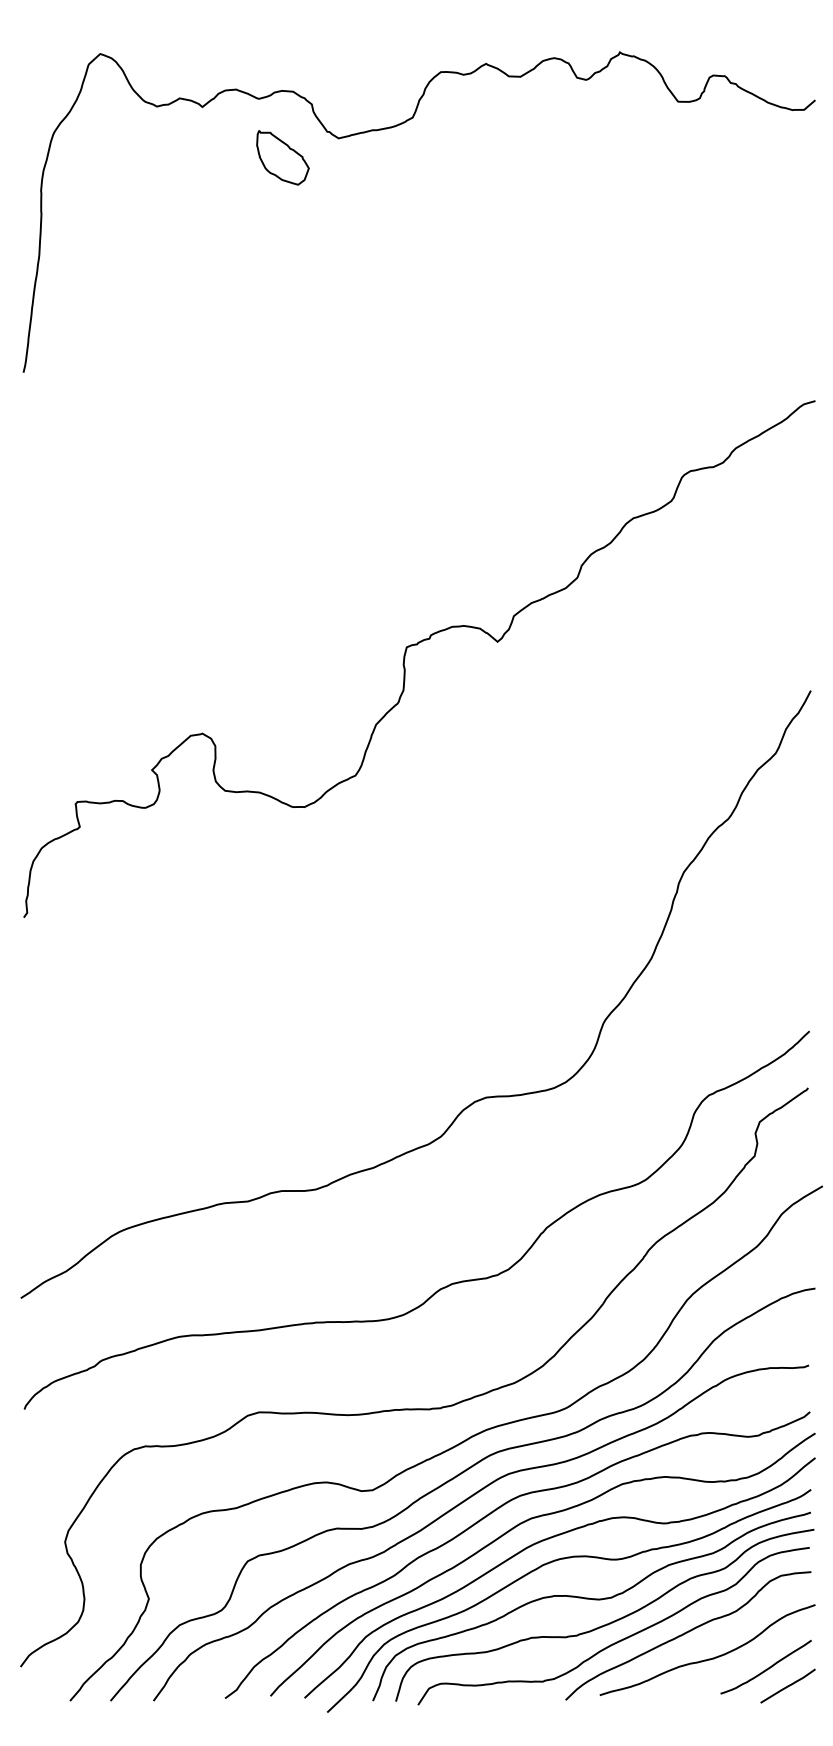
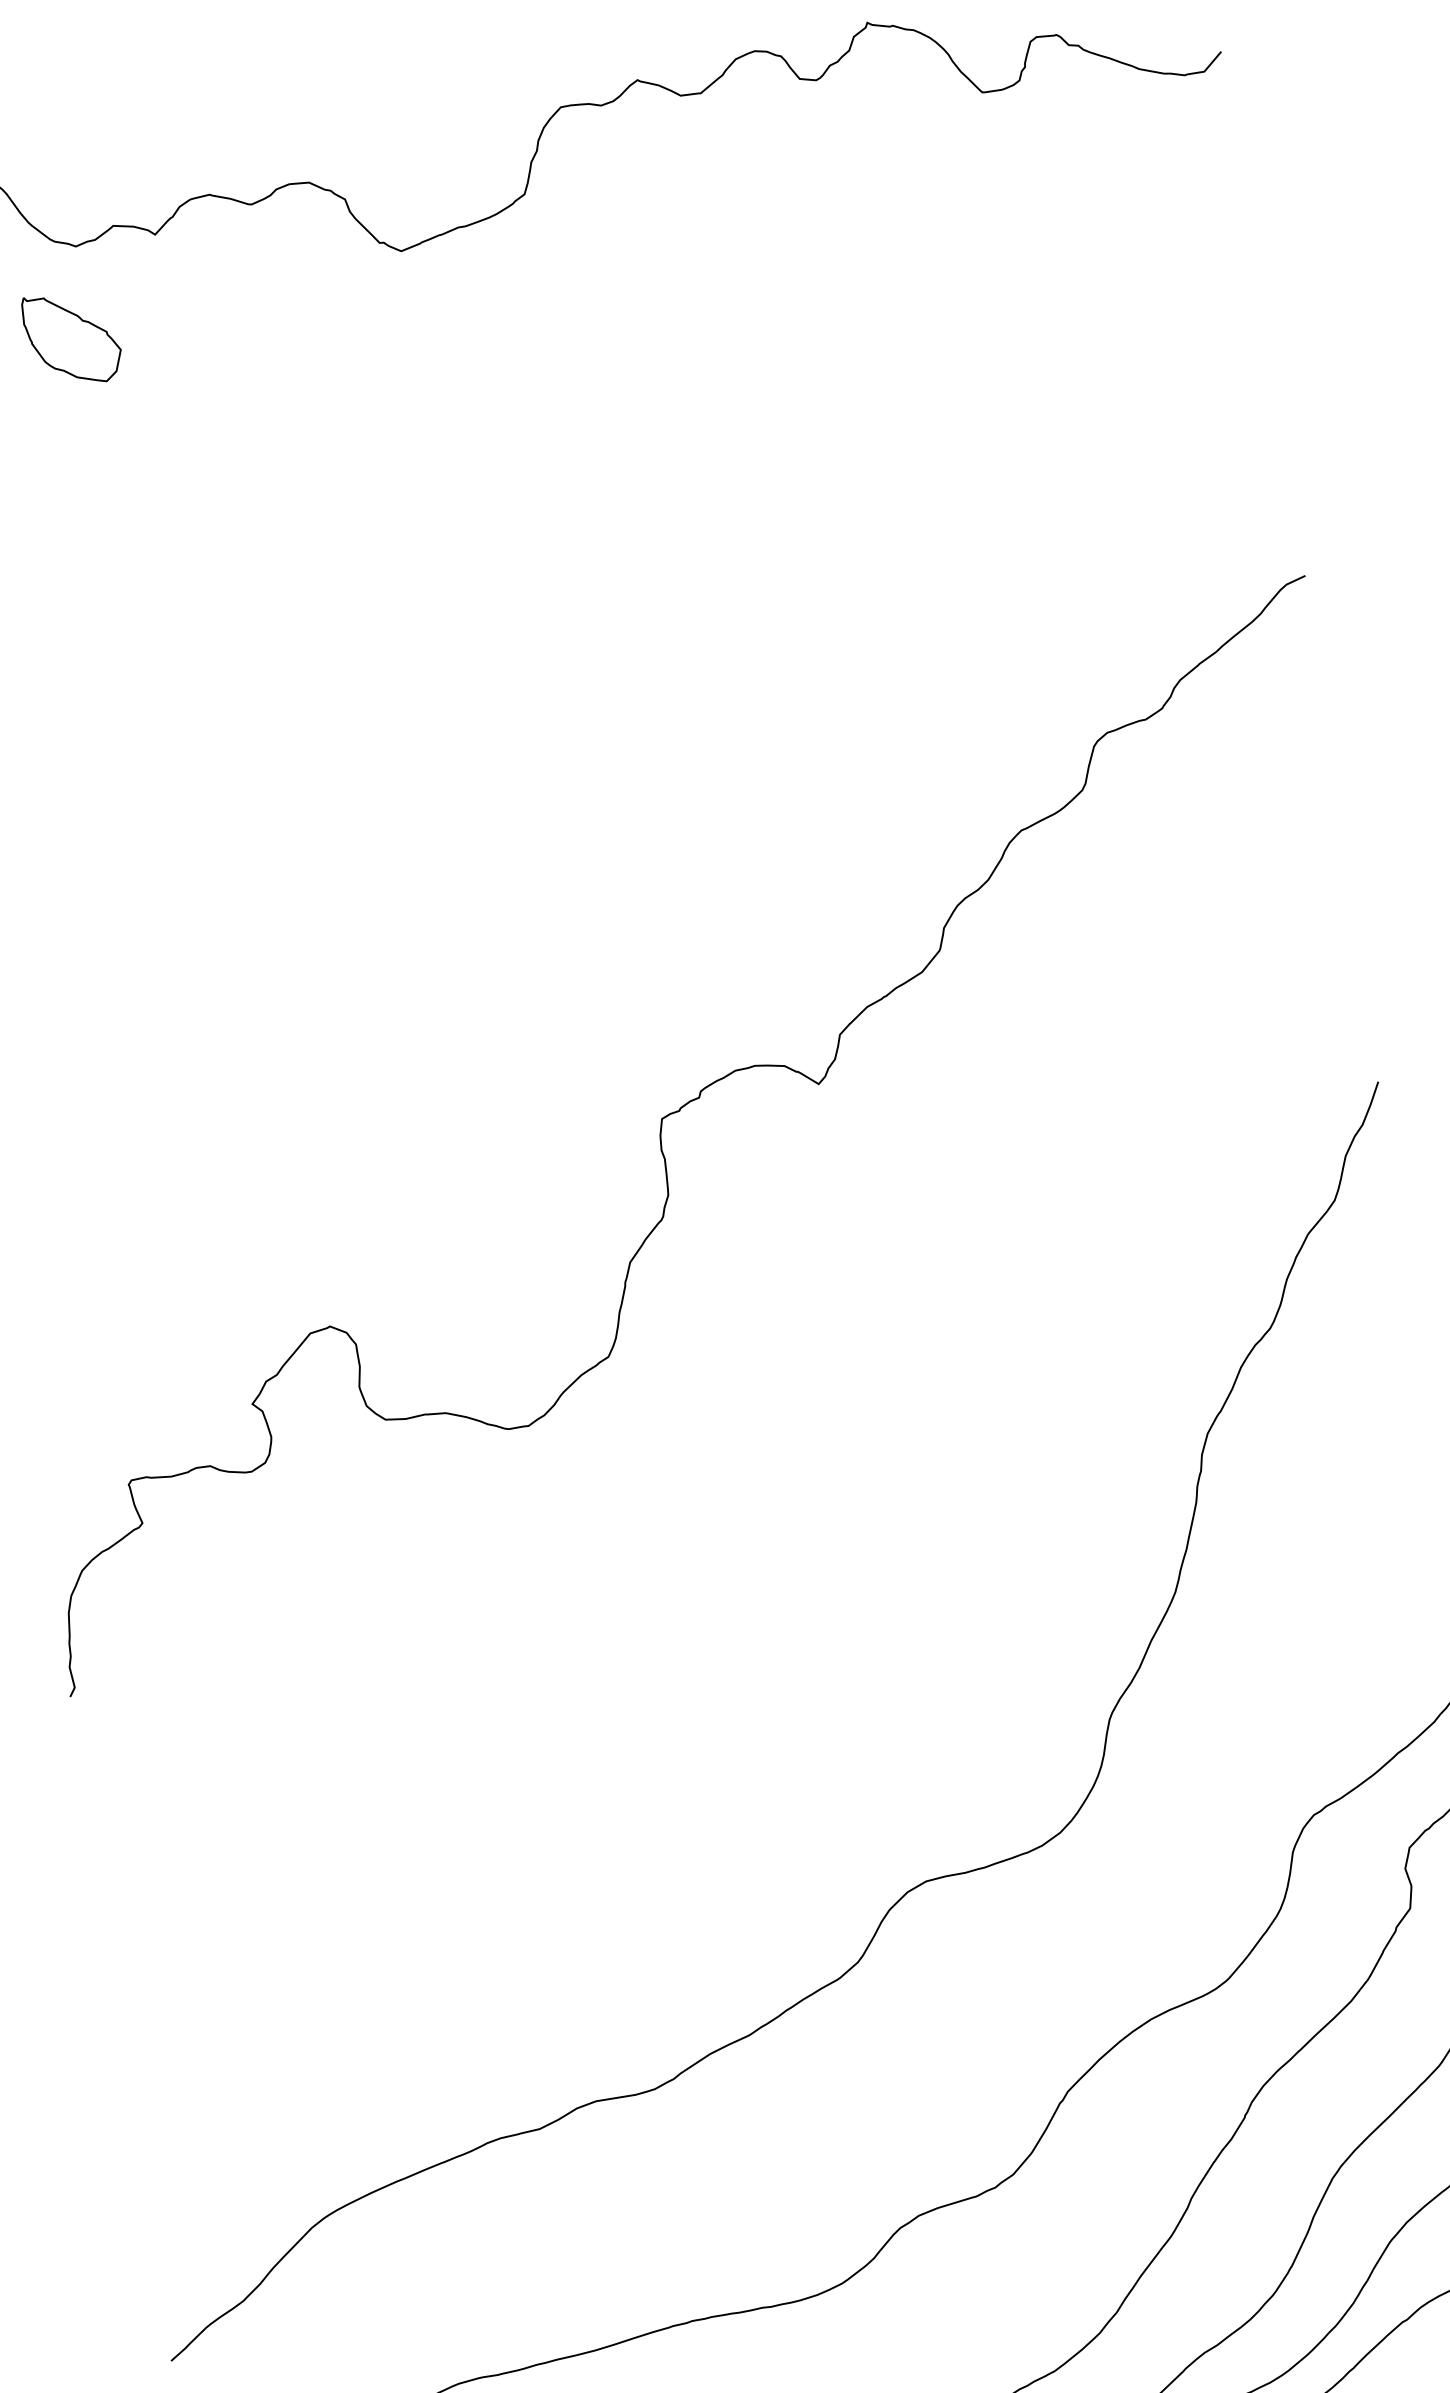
part: (282, 157) -> (71, 338), moved

